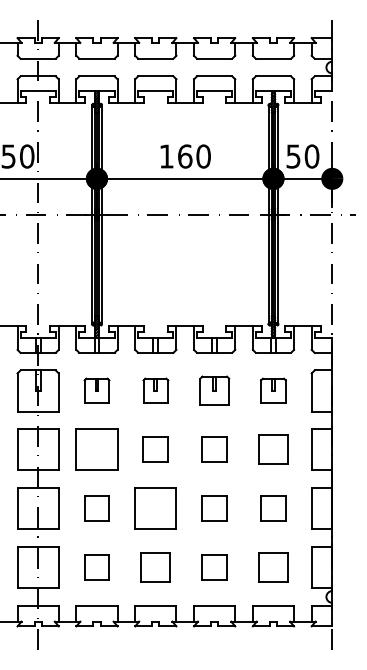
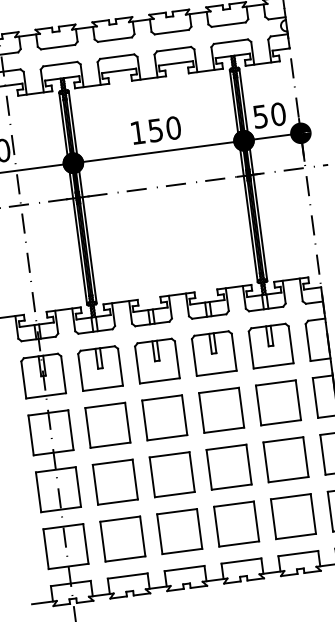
text: (185, 156) -> (156, 130), 160 -> 150
part: (96, 390) -> (99, 367), size x1.67
part: (155, 390) -> (156, 360), size x1.67
part: (214, 390) -> (213, 352), size x1.43
part: (273, 390) -> (270, 345), size x1.67
part: (155, 449) -> (164, 417), size x1.67
part: (214, 449) -> (221, 409), size x1.67
part: (273, 449) -> (278, 402), size x1.43
part: (96, 508) -> (114, 482), size x1.67
part: (214, 508) -> (228, 467), size x1.67
part: (273, 508) -> (285, 459), size x1.67
part: (96, 567) -> (122, 539), size x1.67
part: (155, 567) -> (179, 531), size x1.43
part: (214, 567) -> (236, 524), size x1.67
part: (273, 567) -> (293, 516), size x1.43

